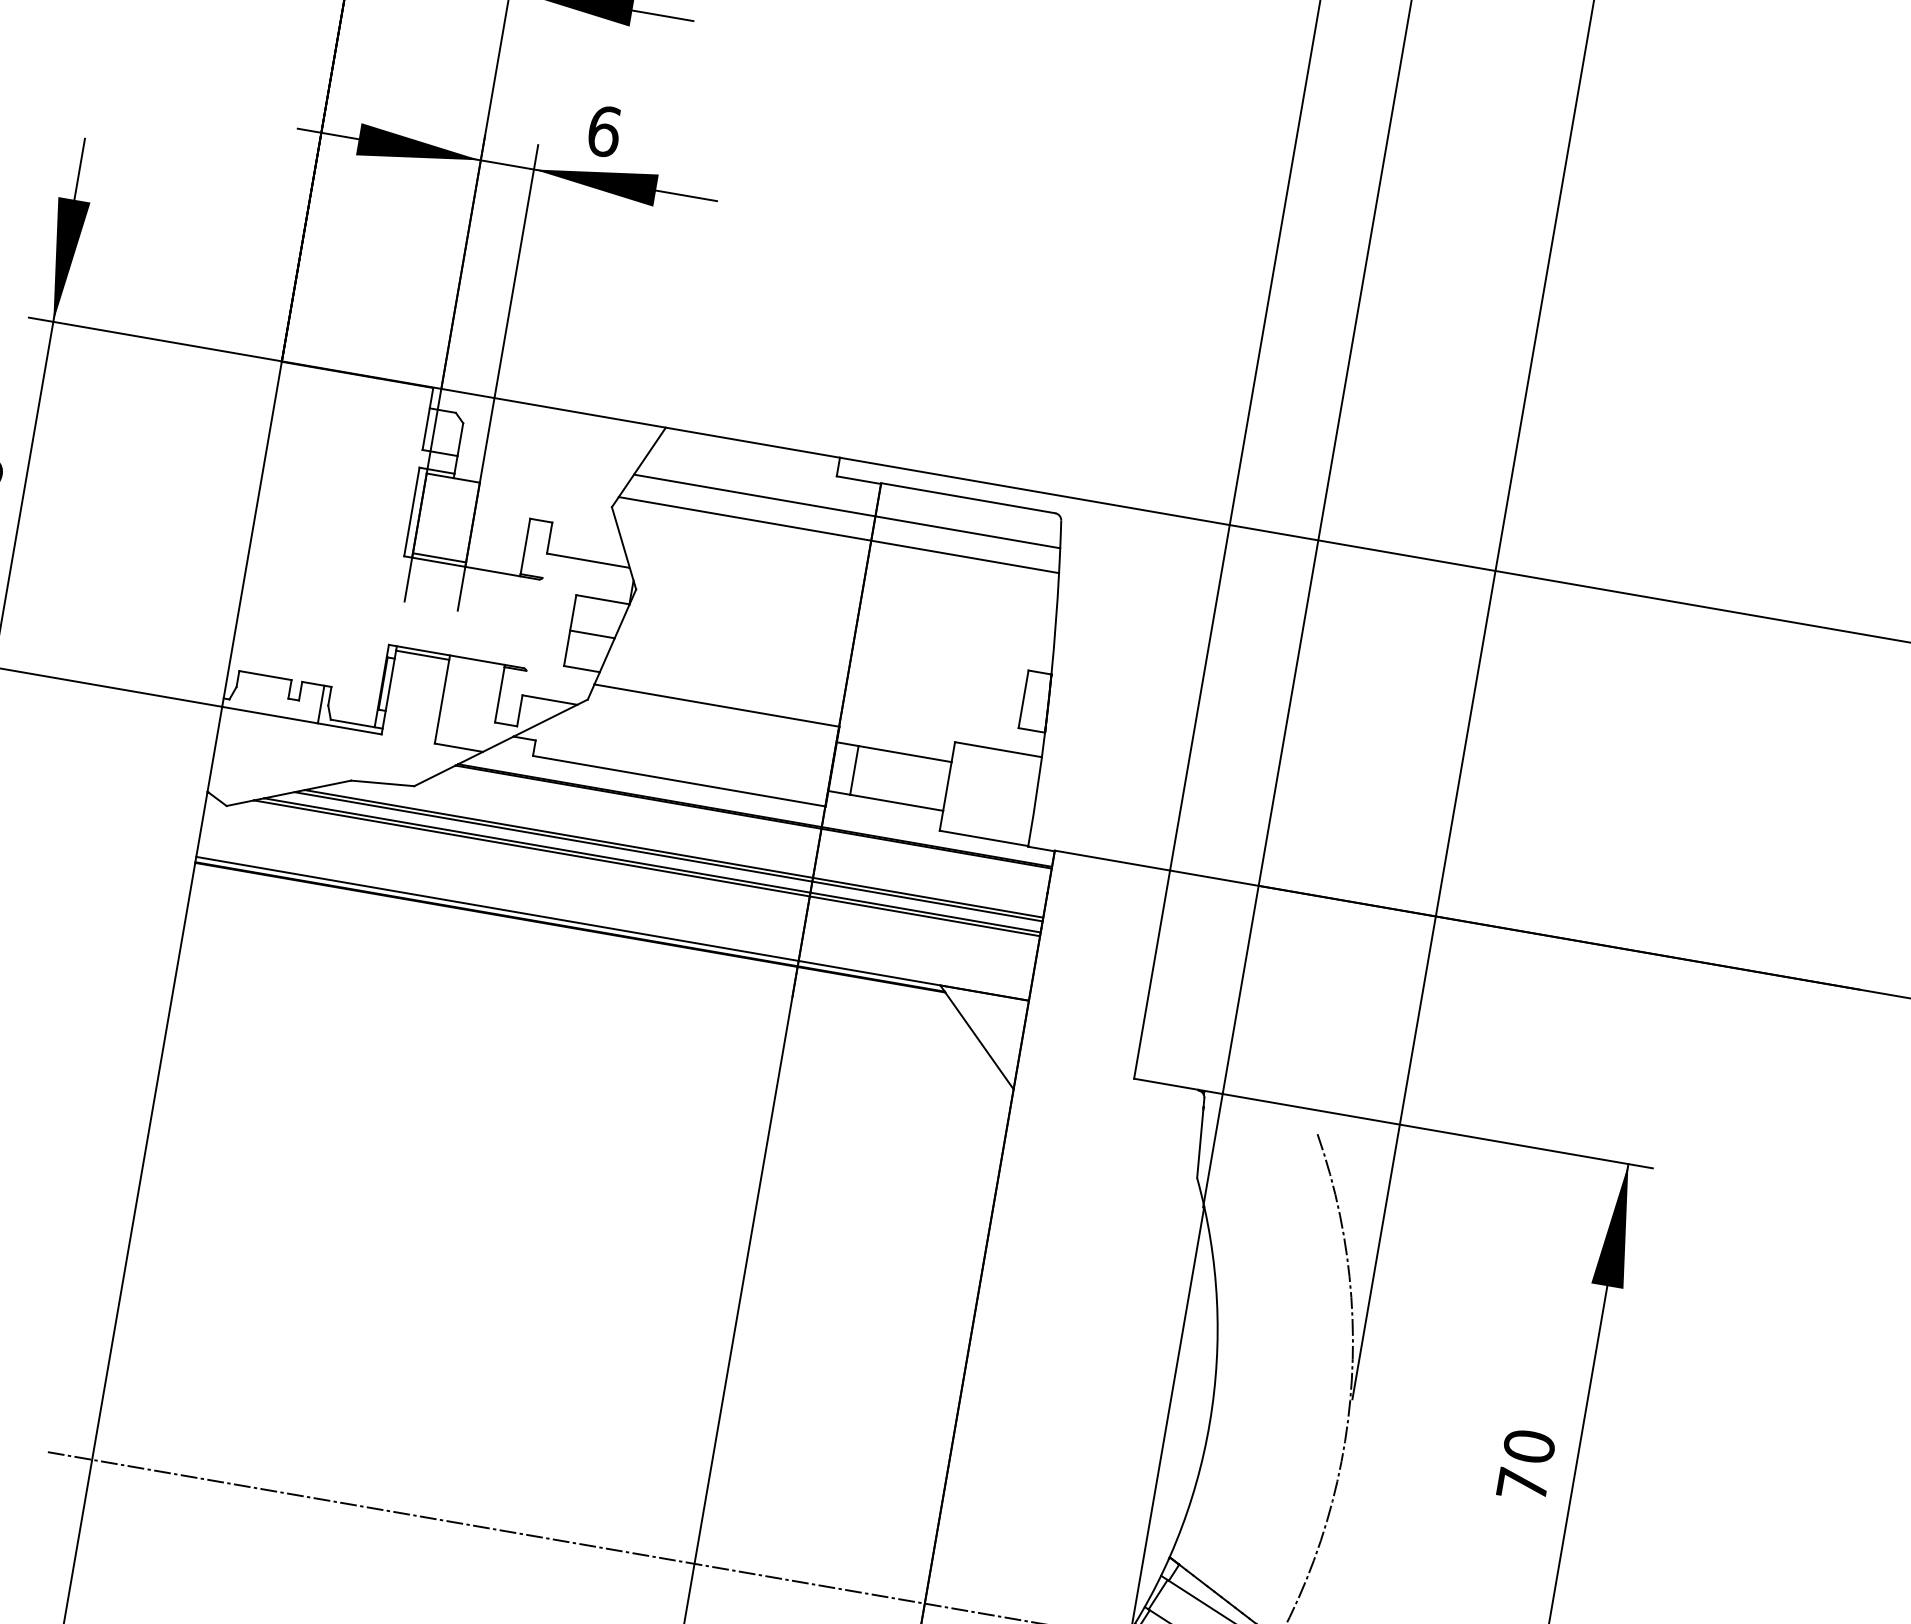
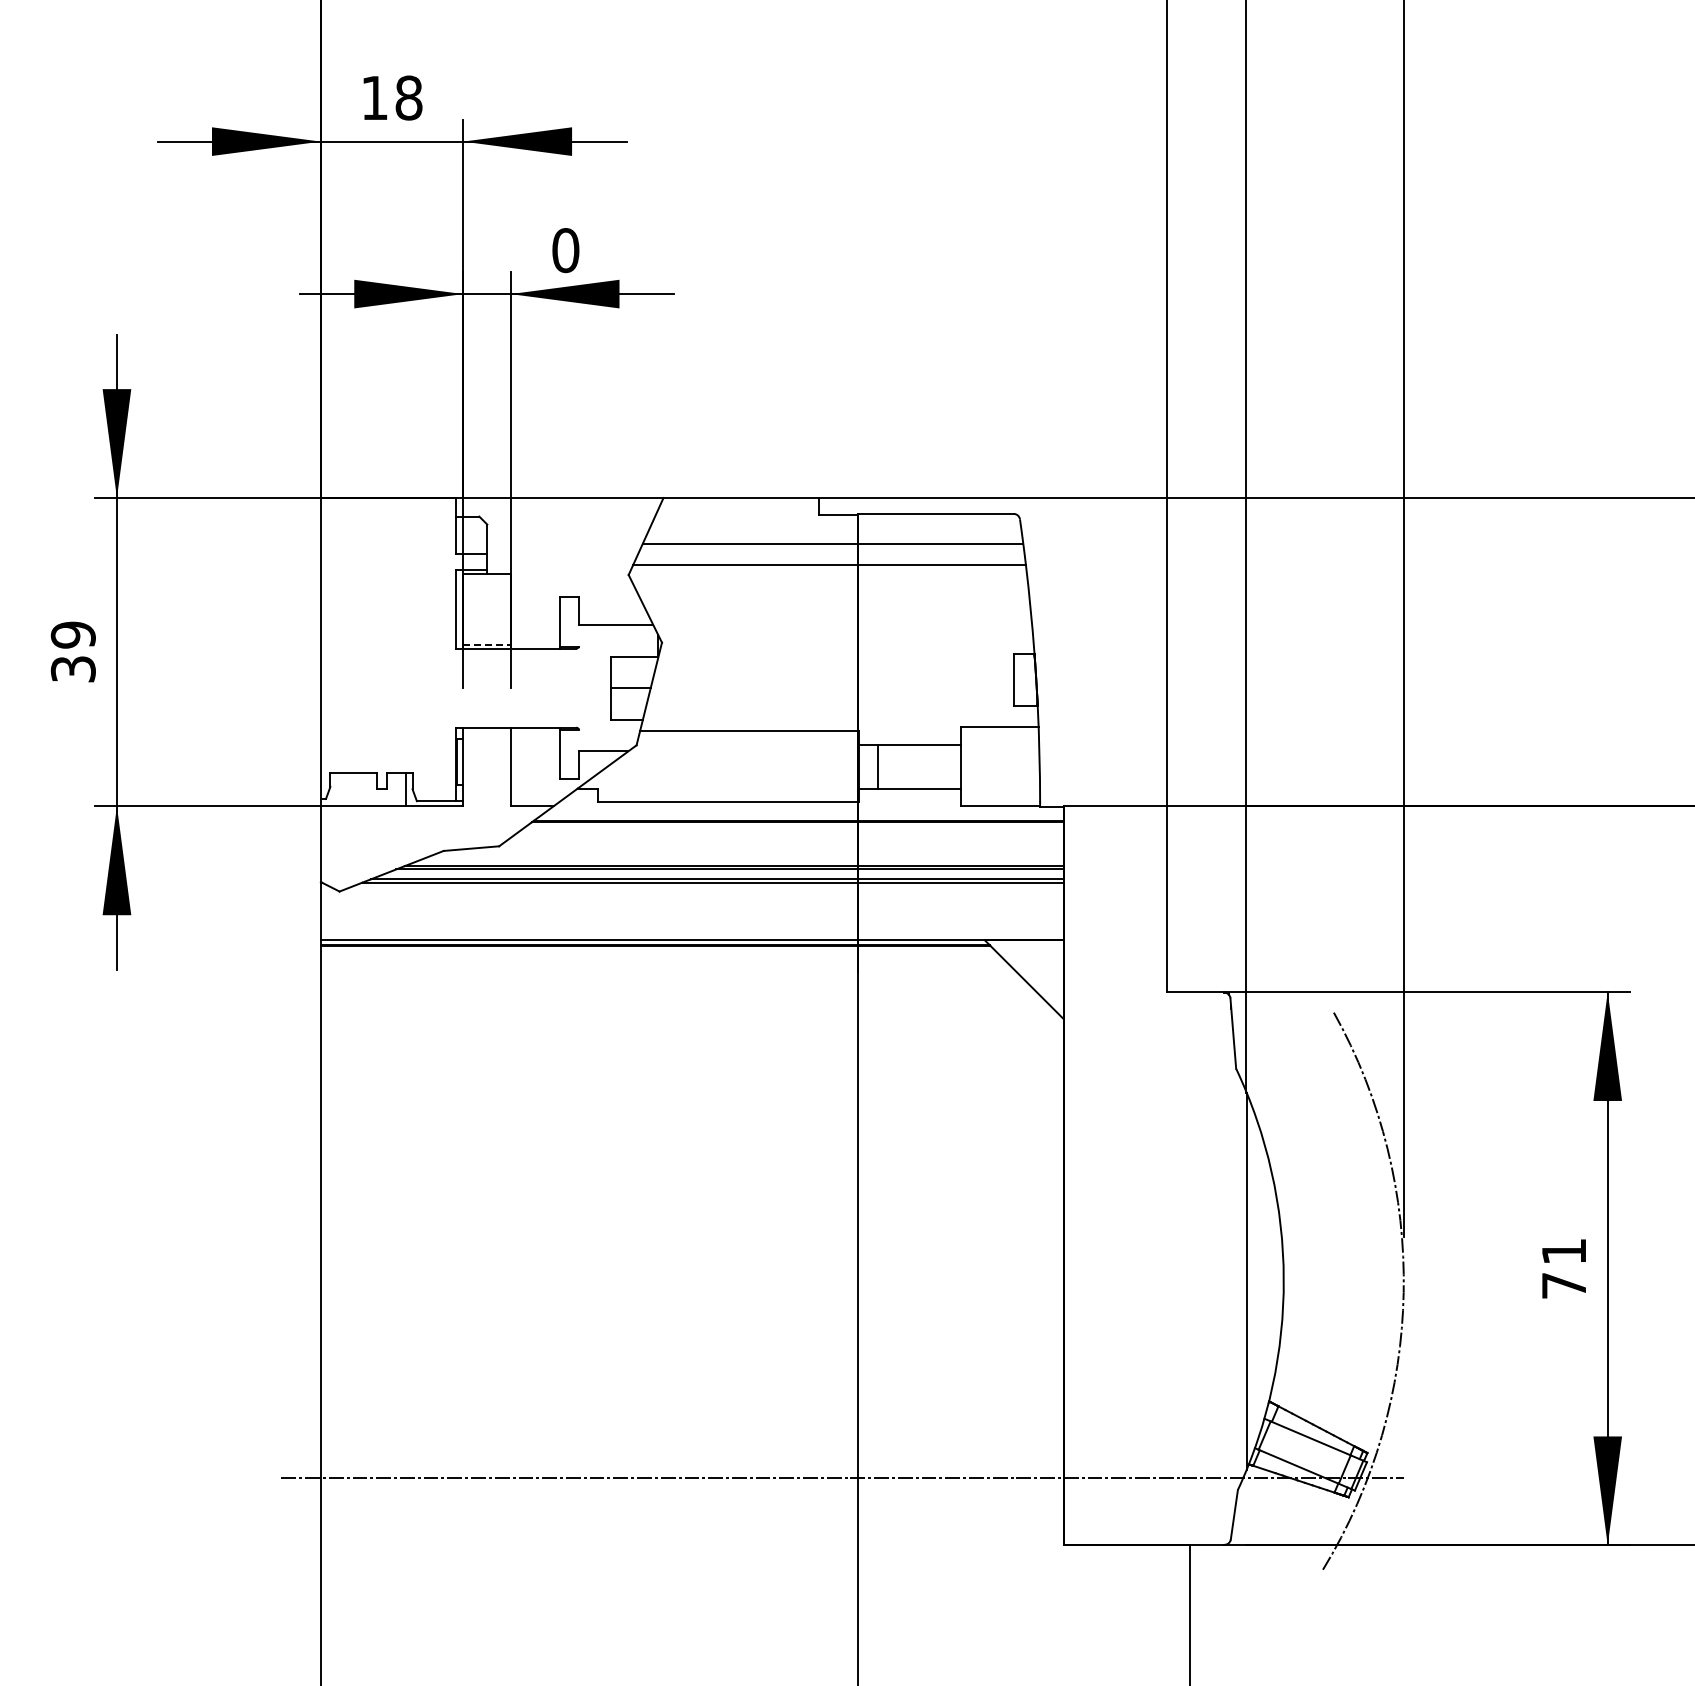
text: (603, 131) -> (565, 250), 6 -> 0
line: (439, 557) -> (486, 644), solid -> dashed
line: (422, 655) -> (486, 731), removed
text: (1528, 1446) -> (1563, 1251), 70 -> 71

